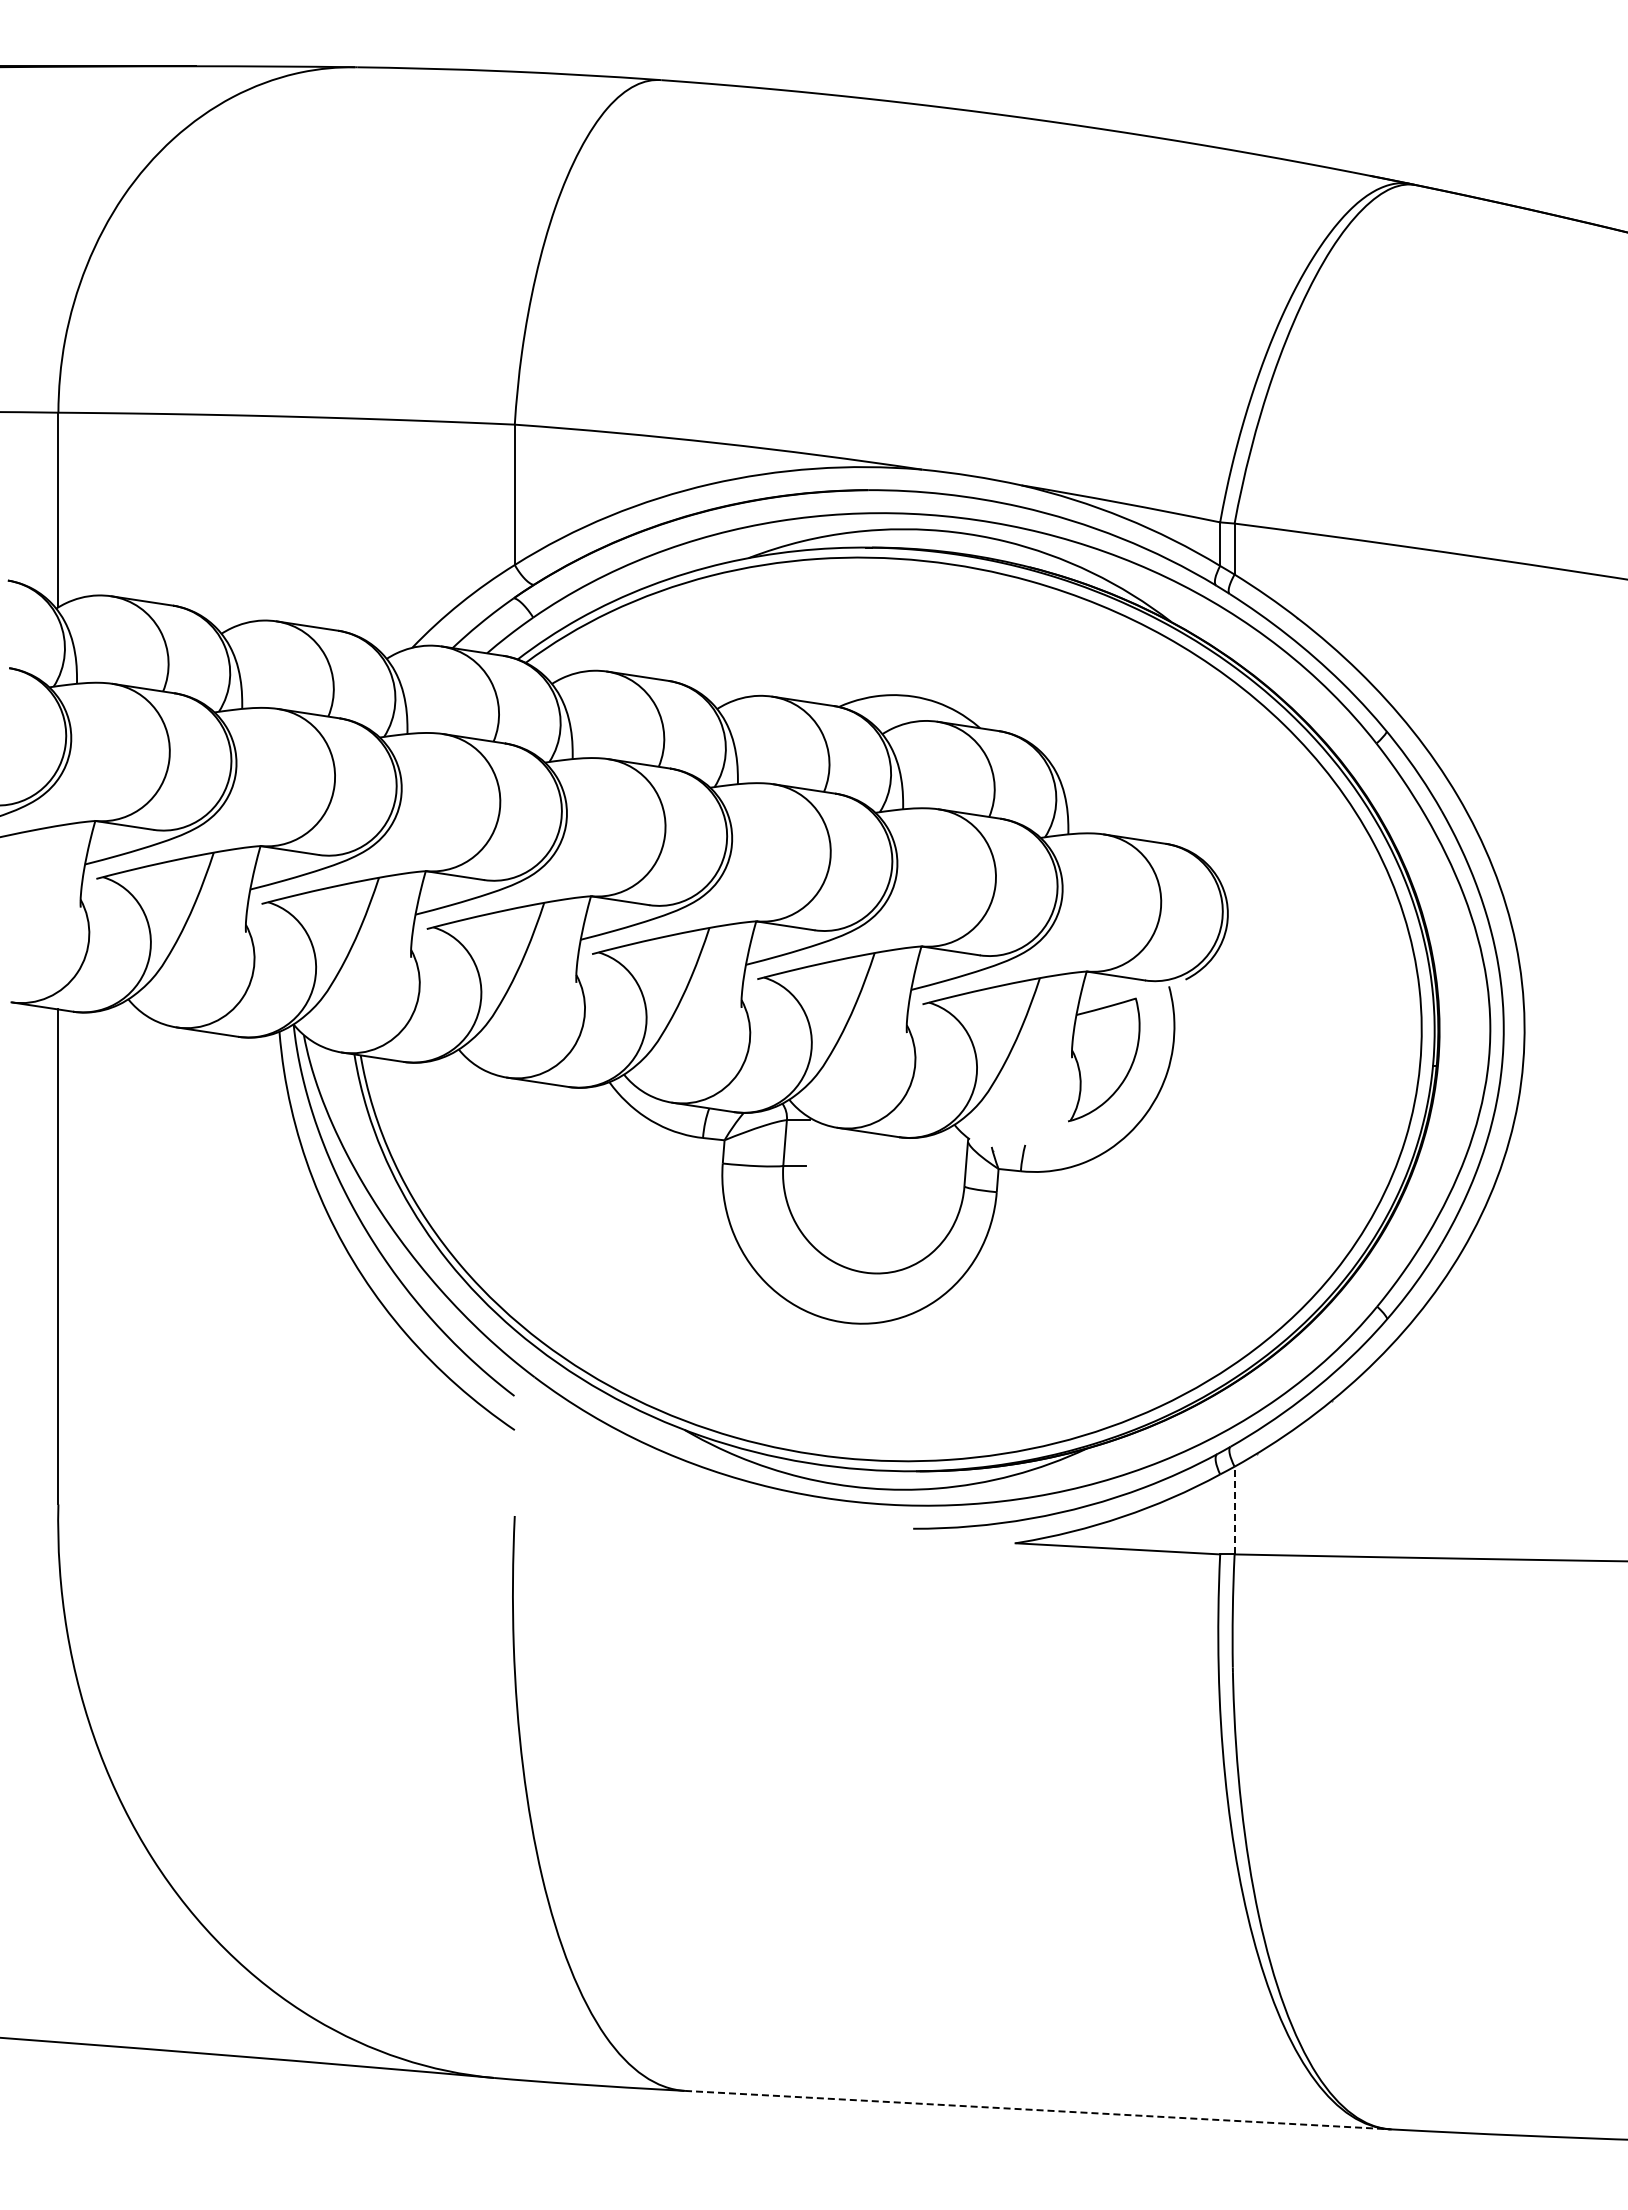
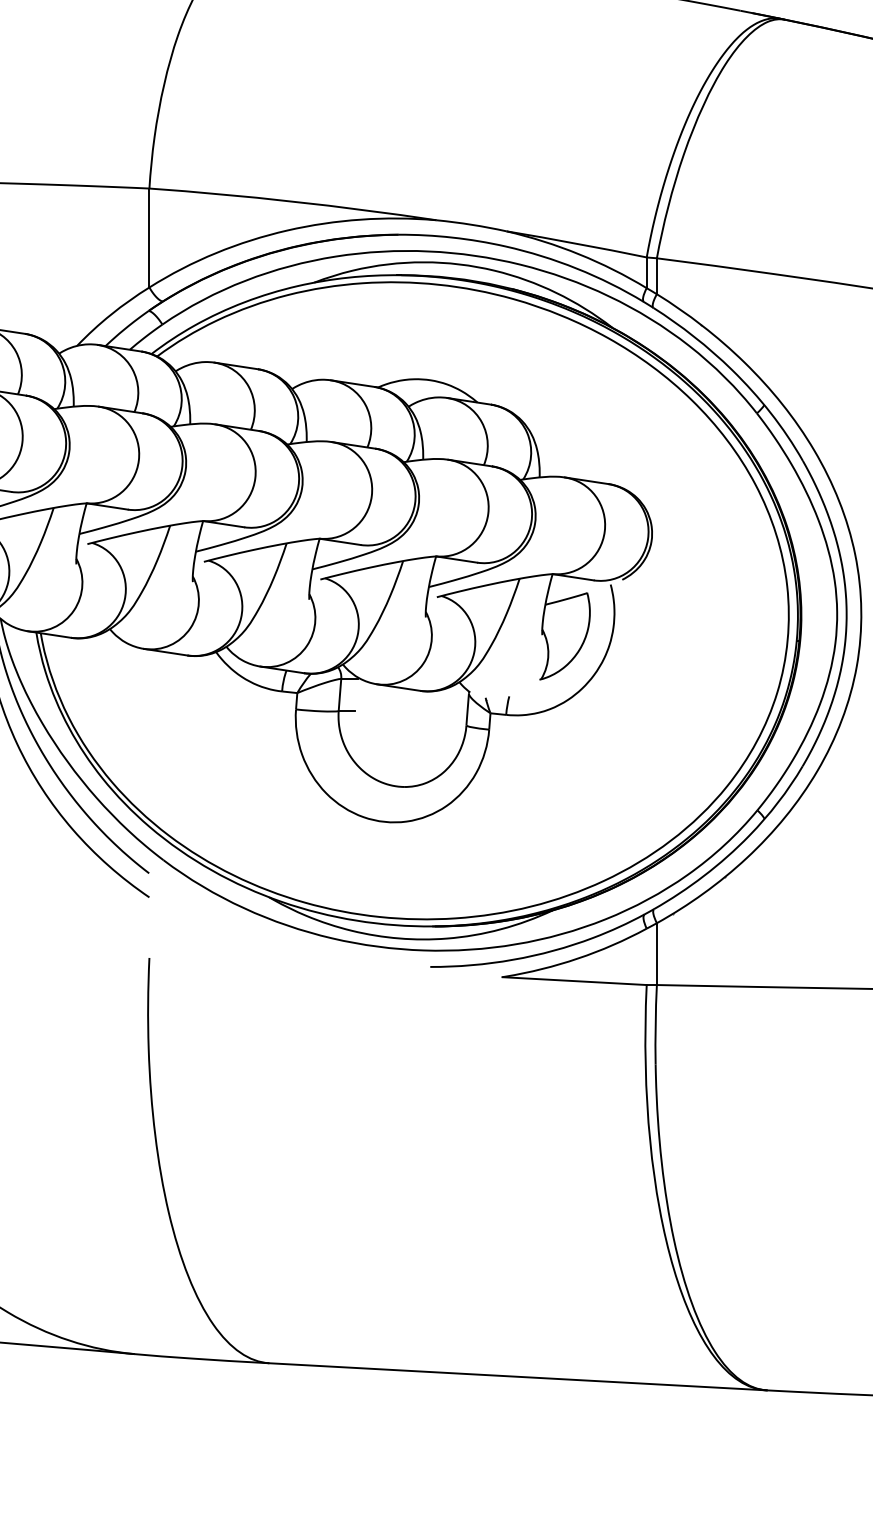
line: (1234, 1510) -> (656, 954), dashed -> solid
line: (1038, 2110) -> (518, 1377), dashed -> solid

